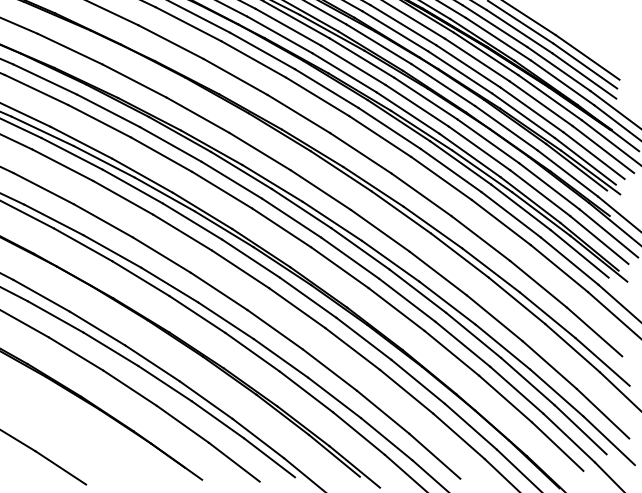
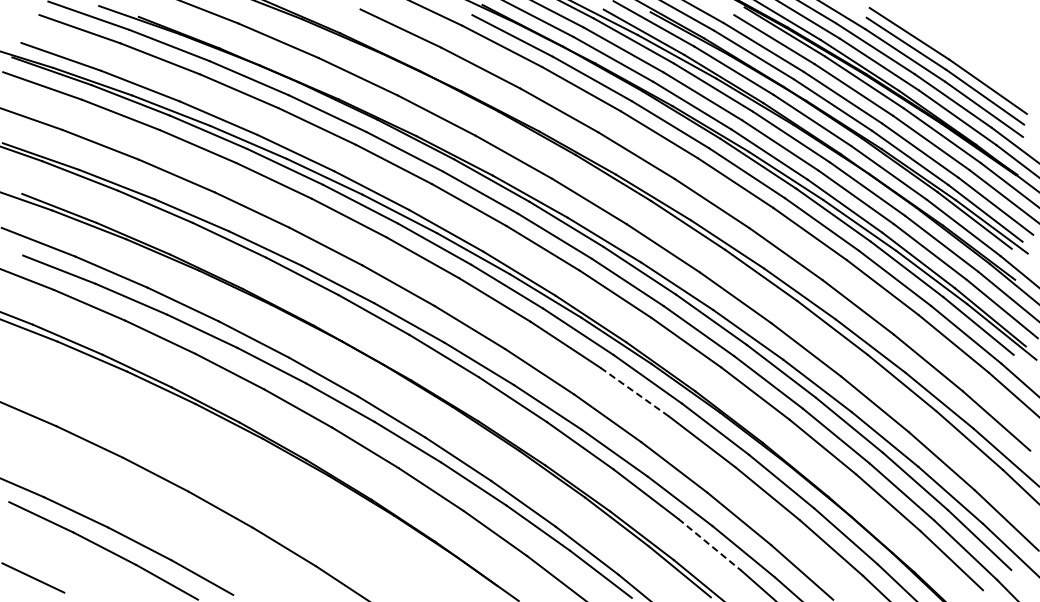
line: (297, 308) -> (634, 392), solid -> dashed
line: (358, 433) -> (709, 544), solid -> dashed

